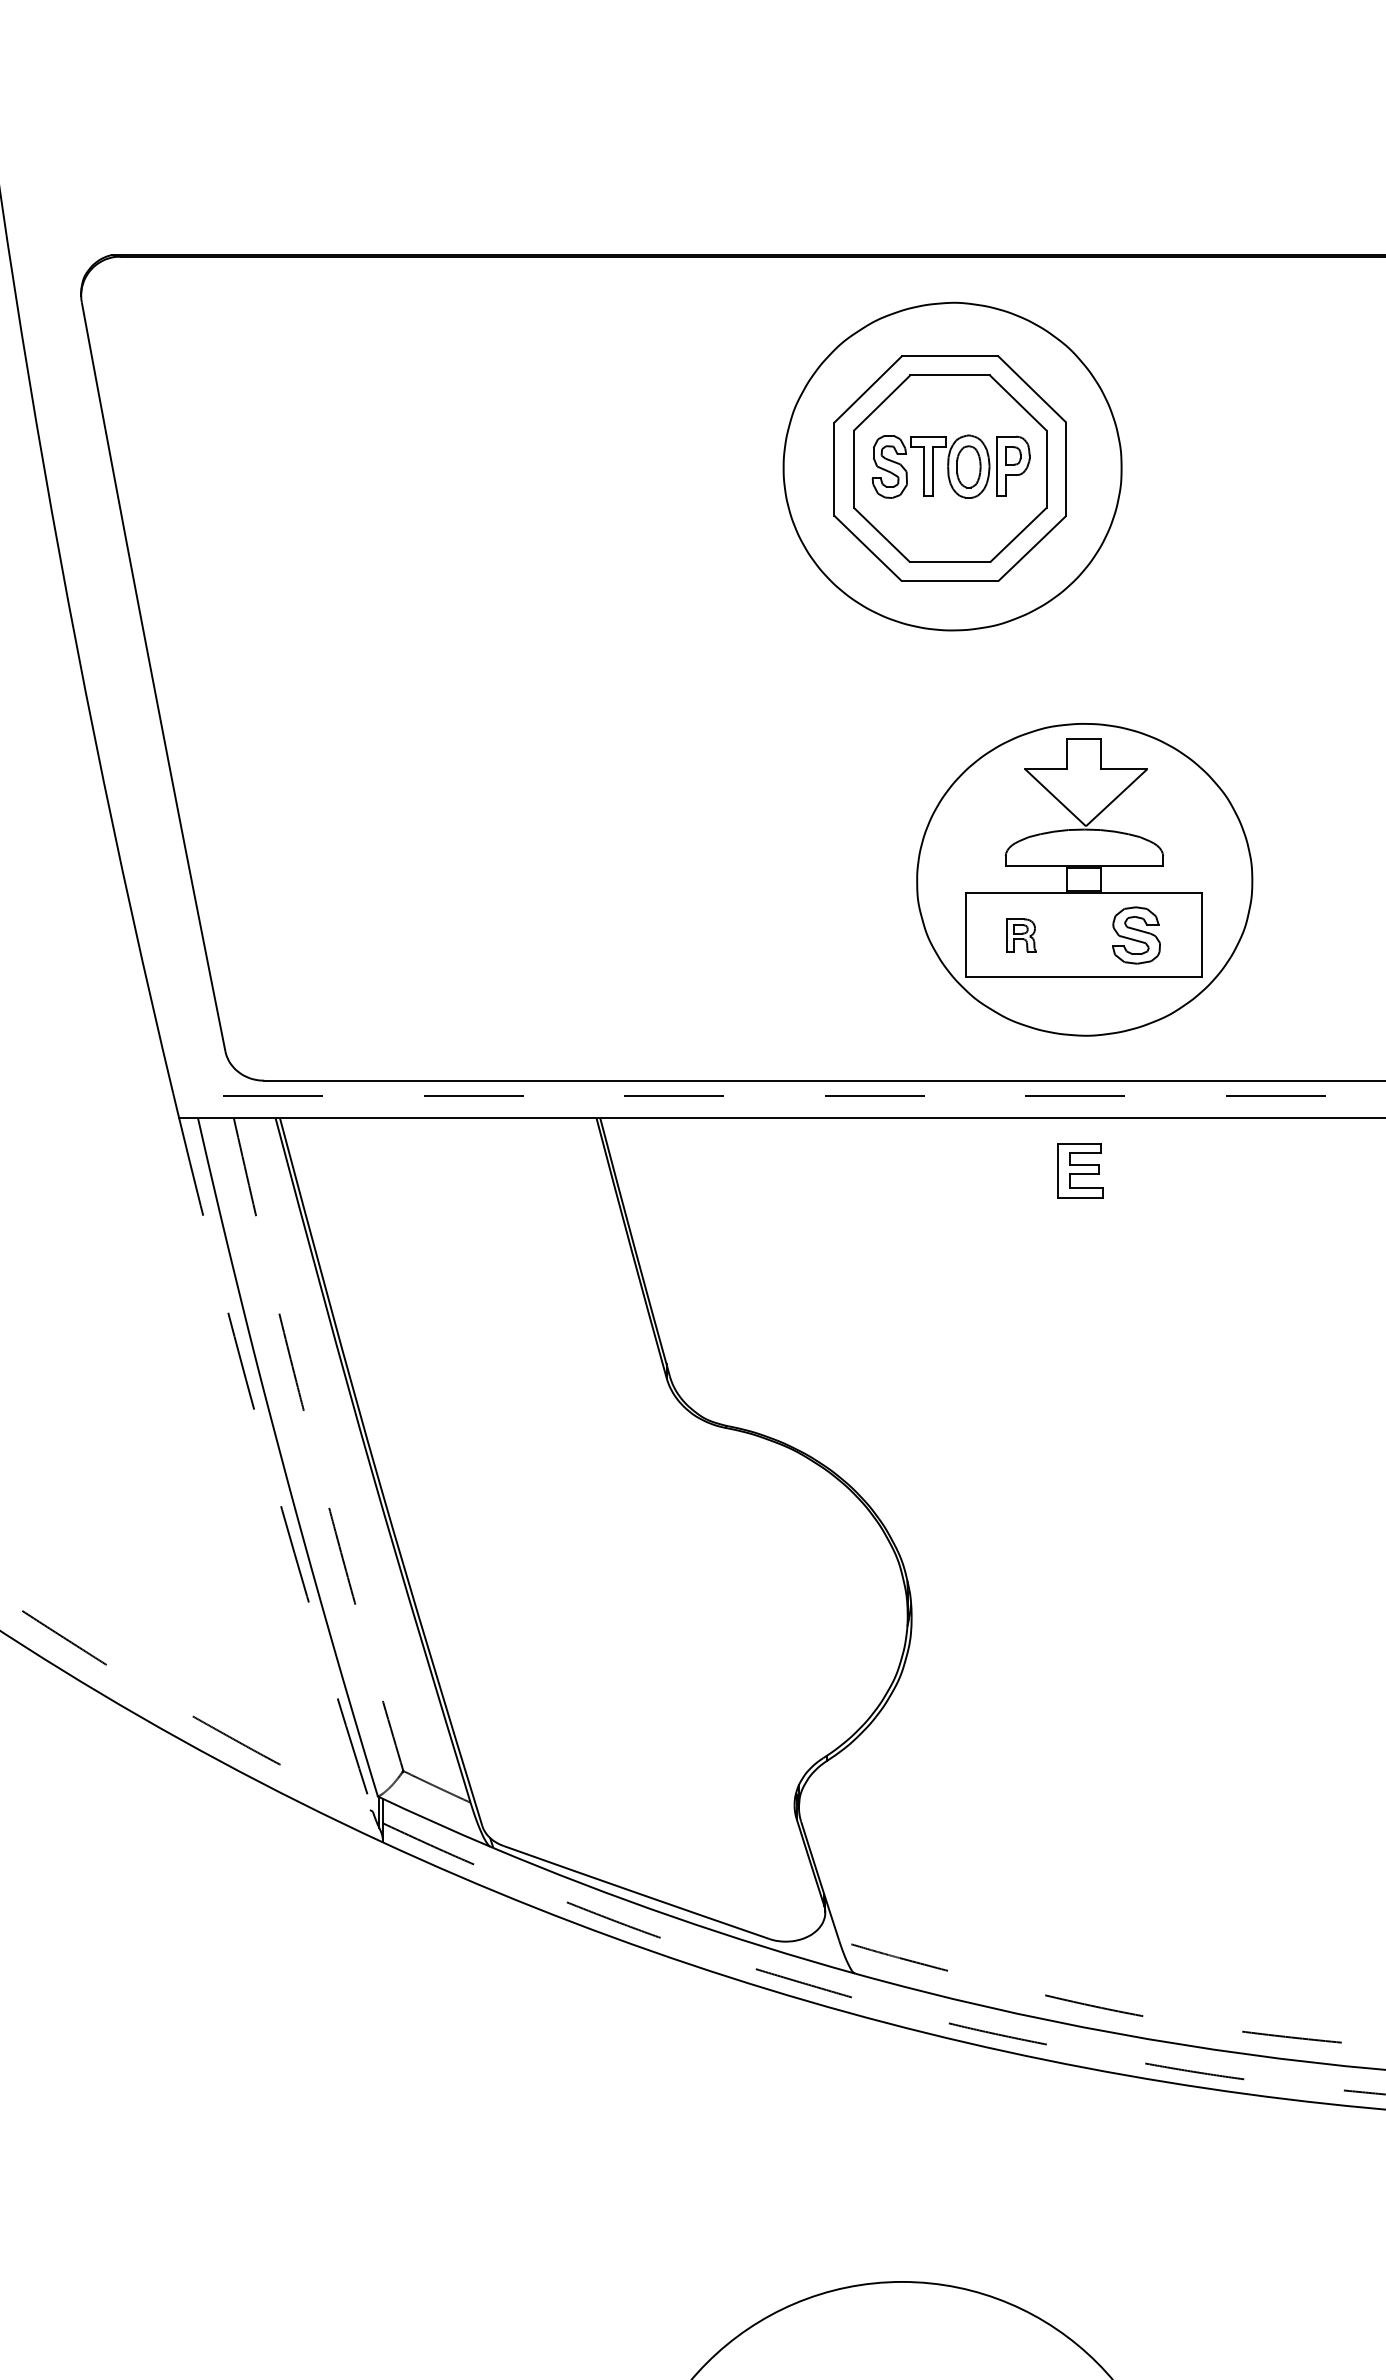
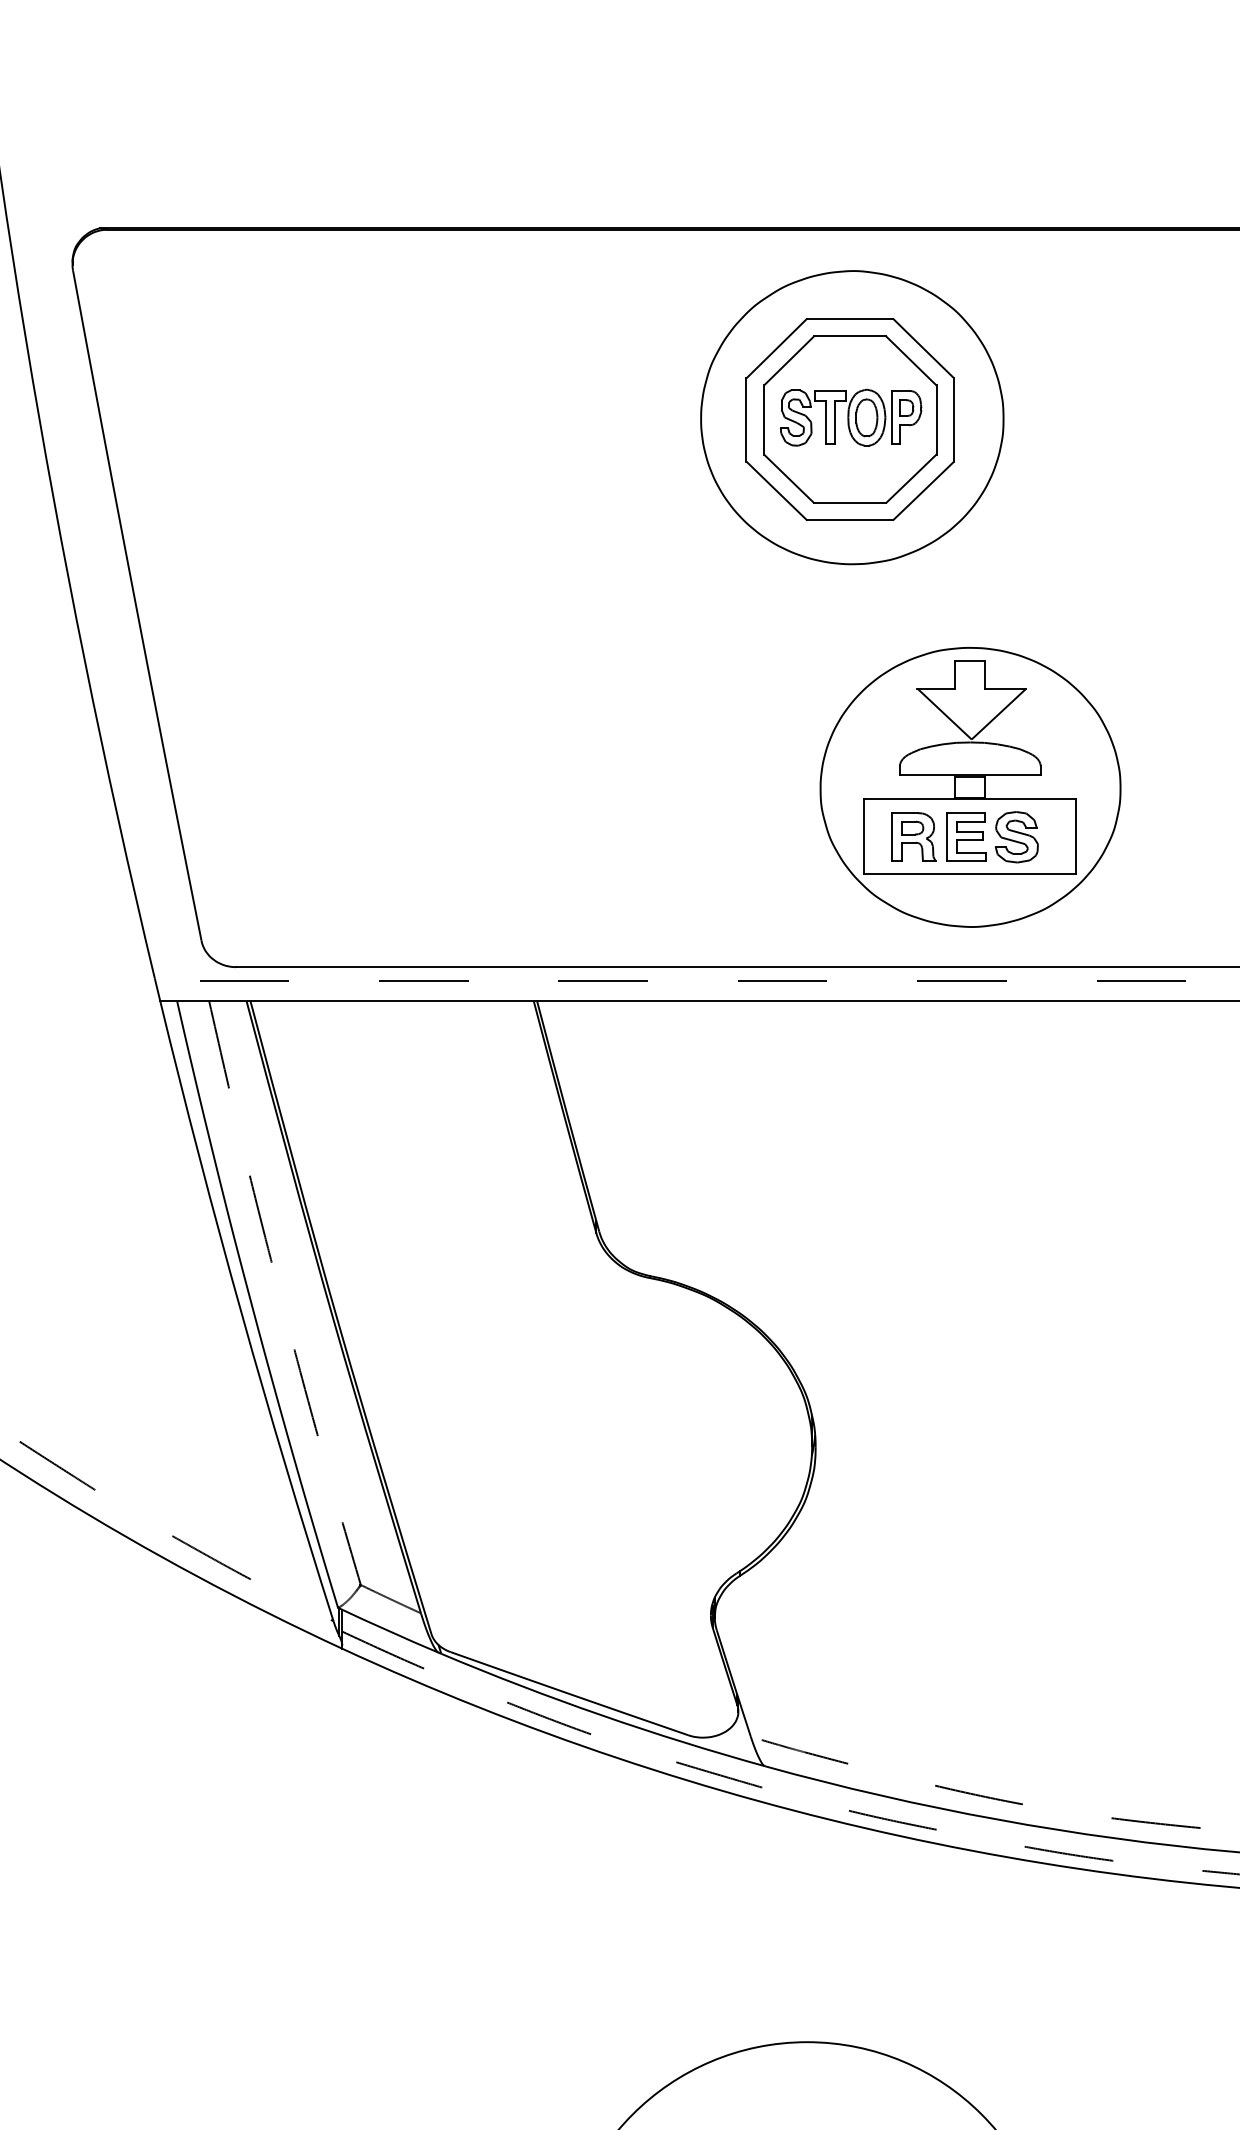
part: (1021, 935) -> (913, 837), size x1.67
part: (1080, 1170) -> (966, 837), moved
arc: (269, 1466) -> (241, 1312), dashed -> solid

